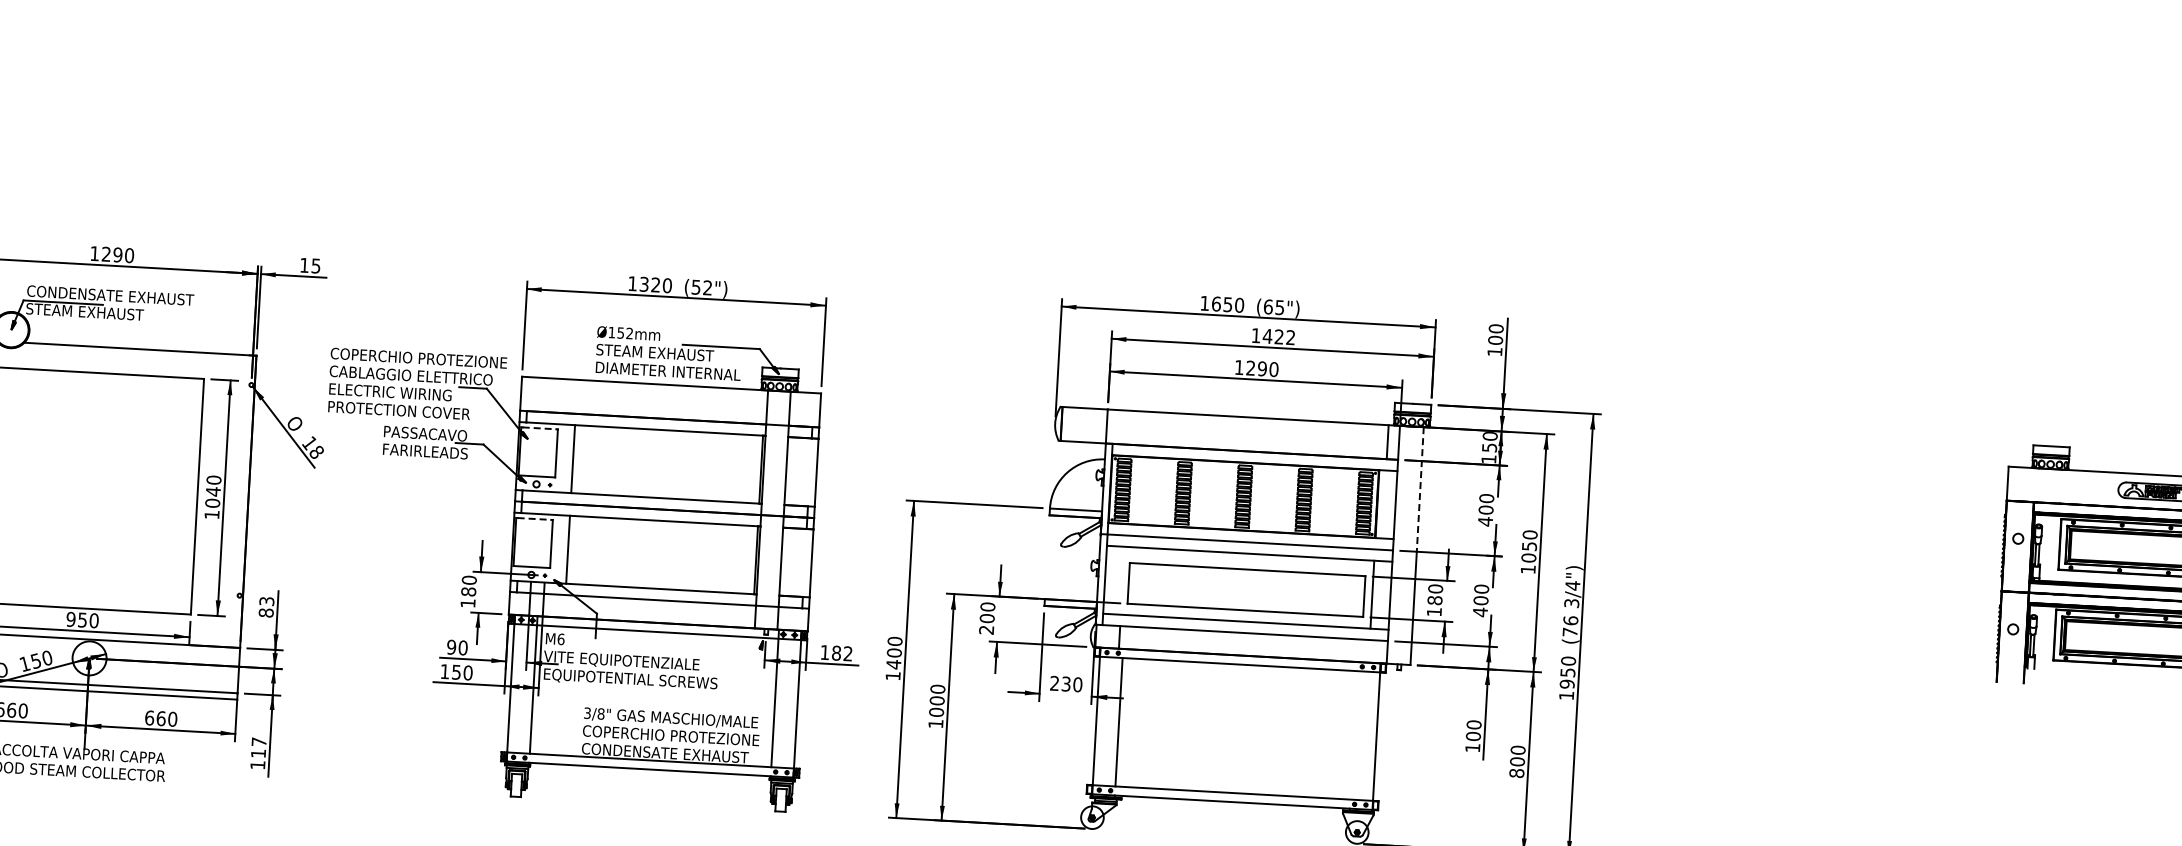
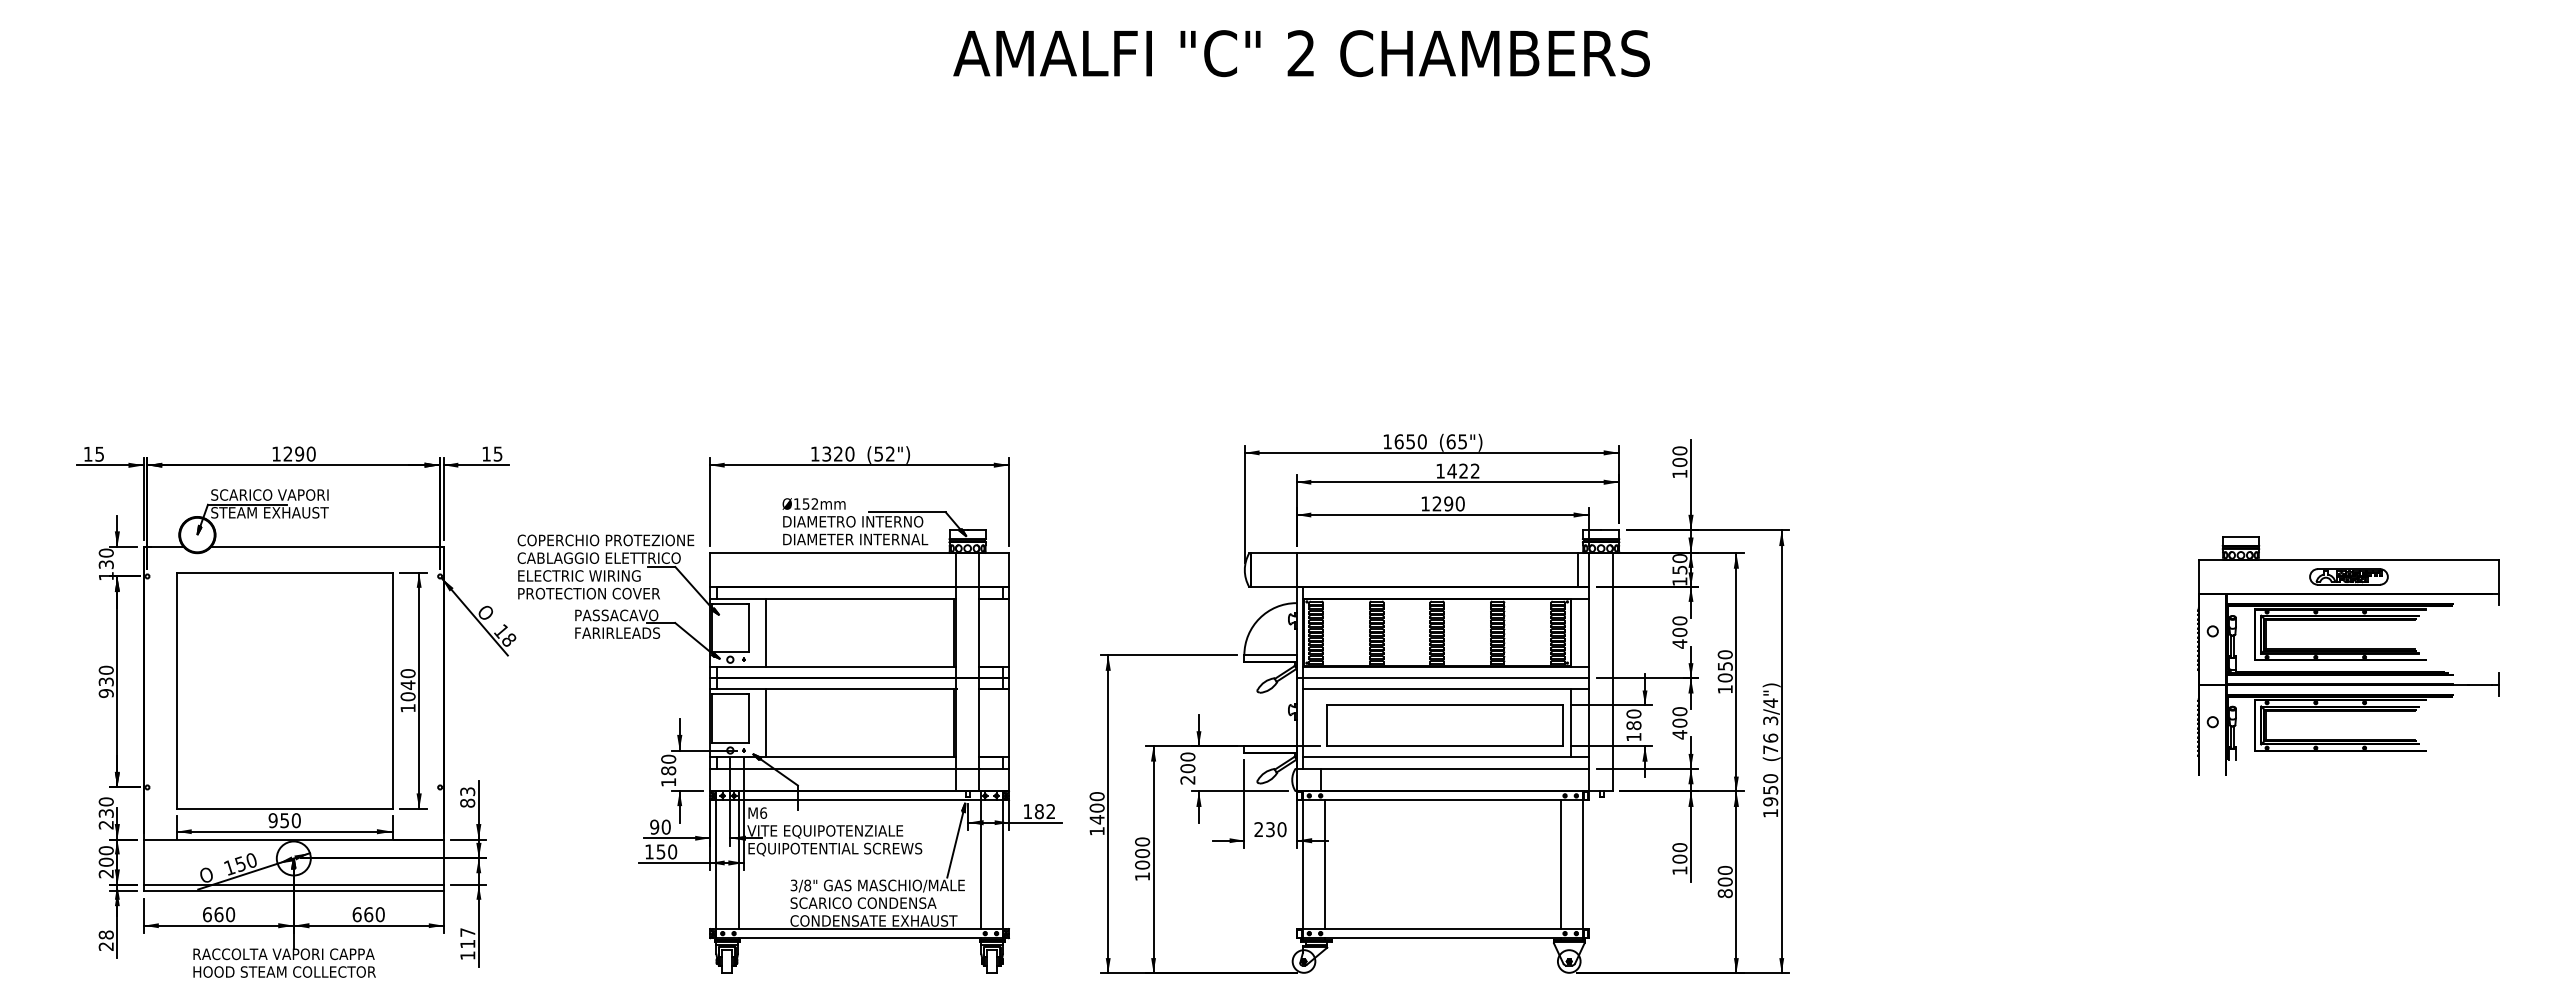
text: (110, 295) -> (294, 494), CONDENSATE EXHAUST -> SCARICO VAPORI
text: (666, 353) -> (852, 521), STEAM EXHAUST -> DIAMETRO INTERNO
line: (539, 428) -> (730, 603), dashed -> solid
line: (1420, 490) -> (1613, 616), dashed -> solid
line: (534, 519) -> (730, 694), dashed -> solid
line: (750, 681) -> (955, 844), added
text: (670, 734) -> (878, 902), COPERCHIO PROTEZIONE -> SCARICO CONDENSA
line: (1353, 735) -> (1560, 864), added

